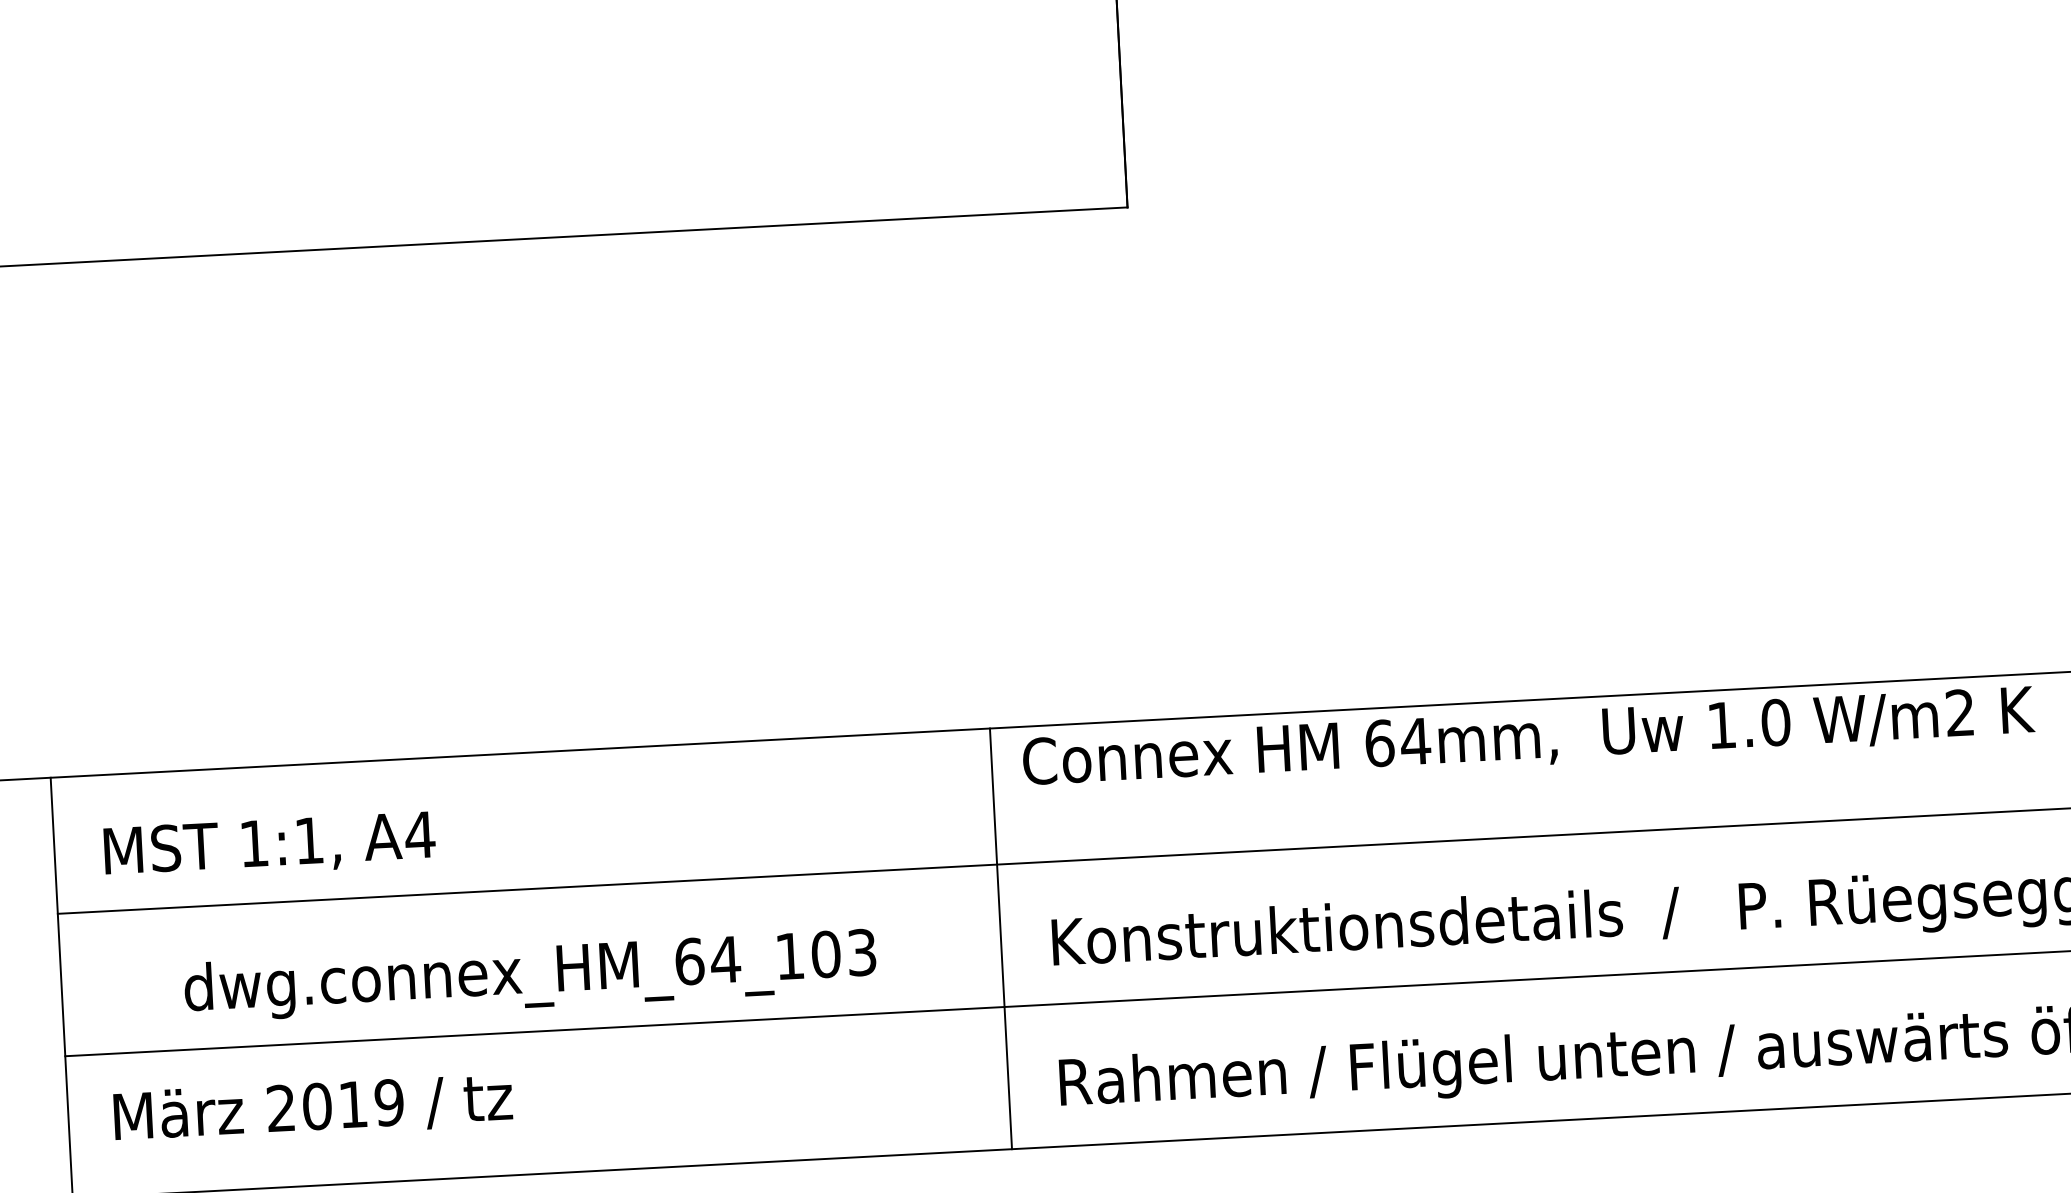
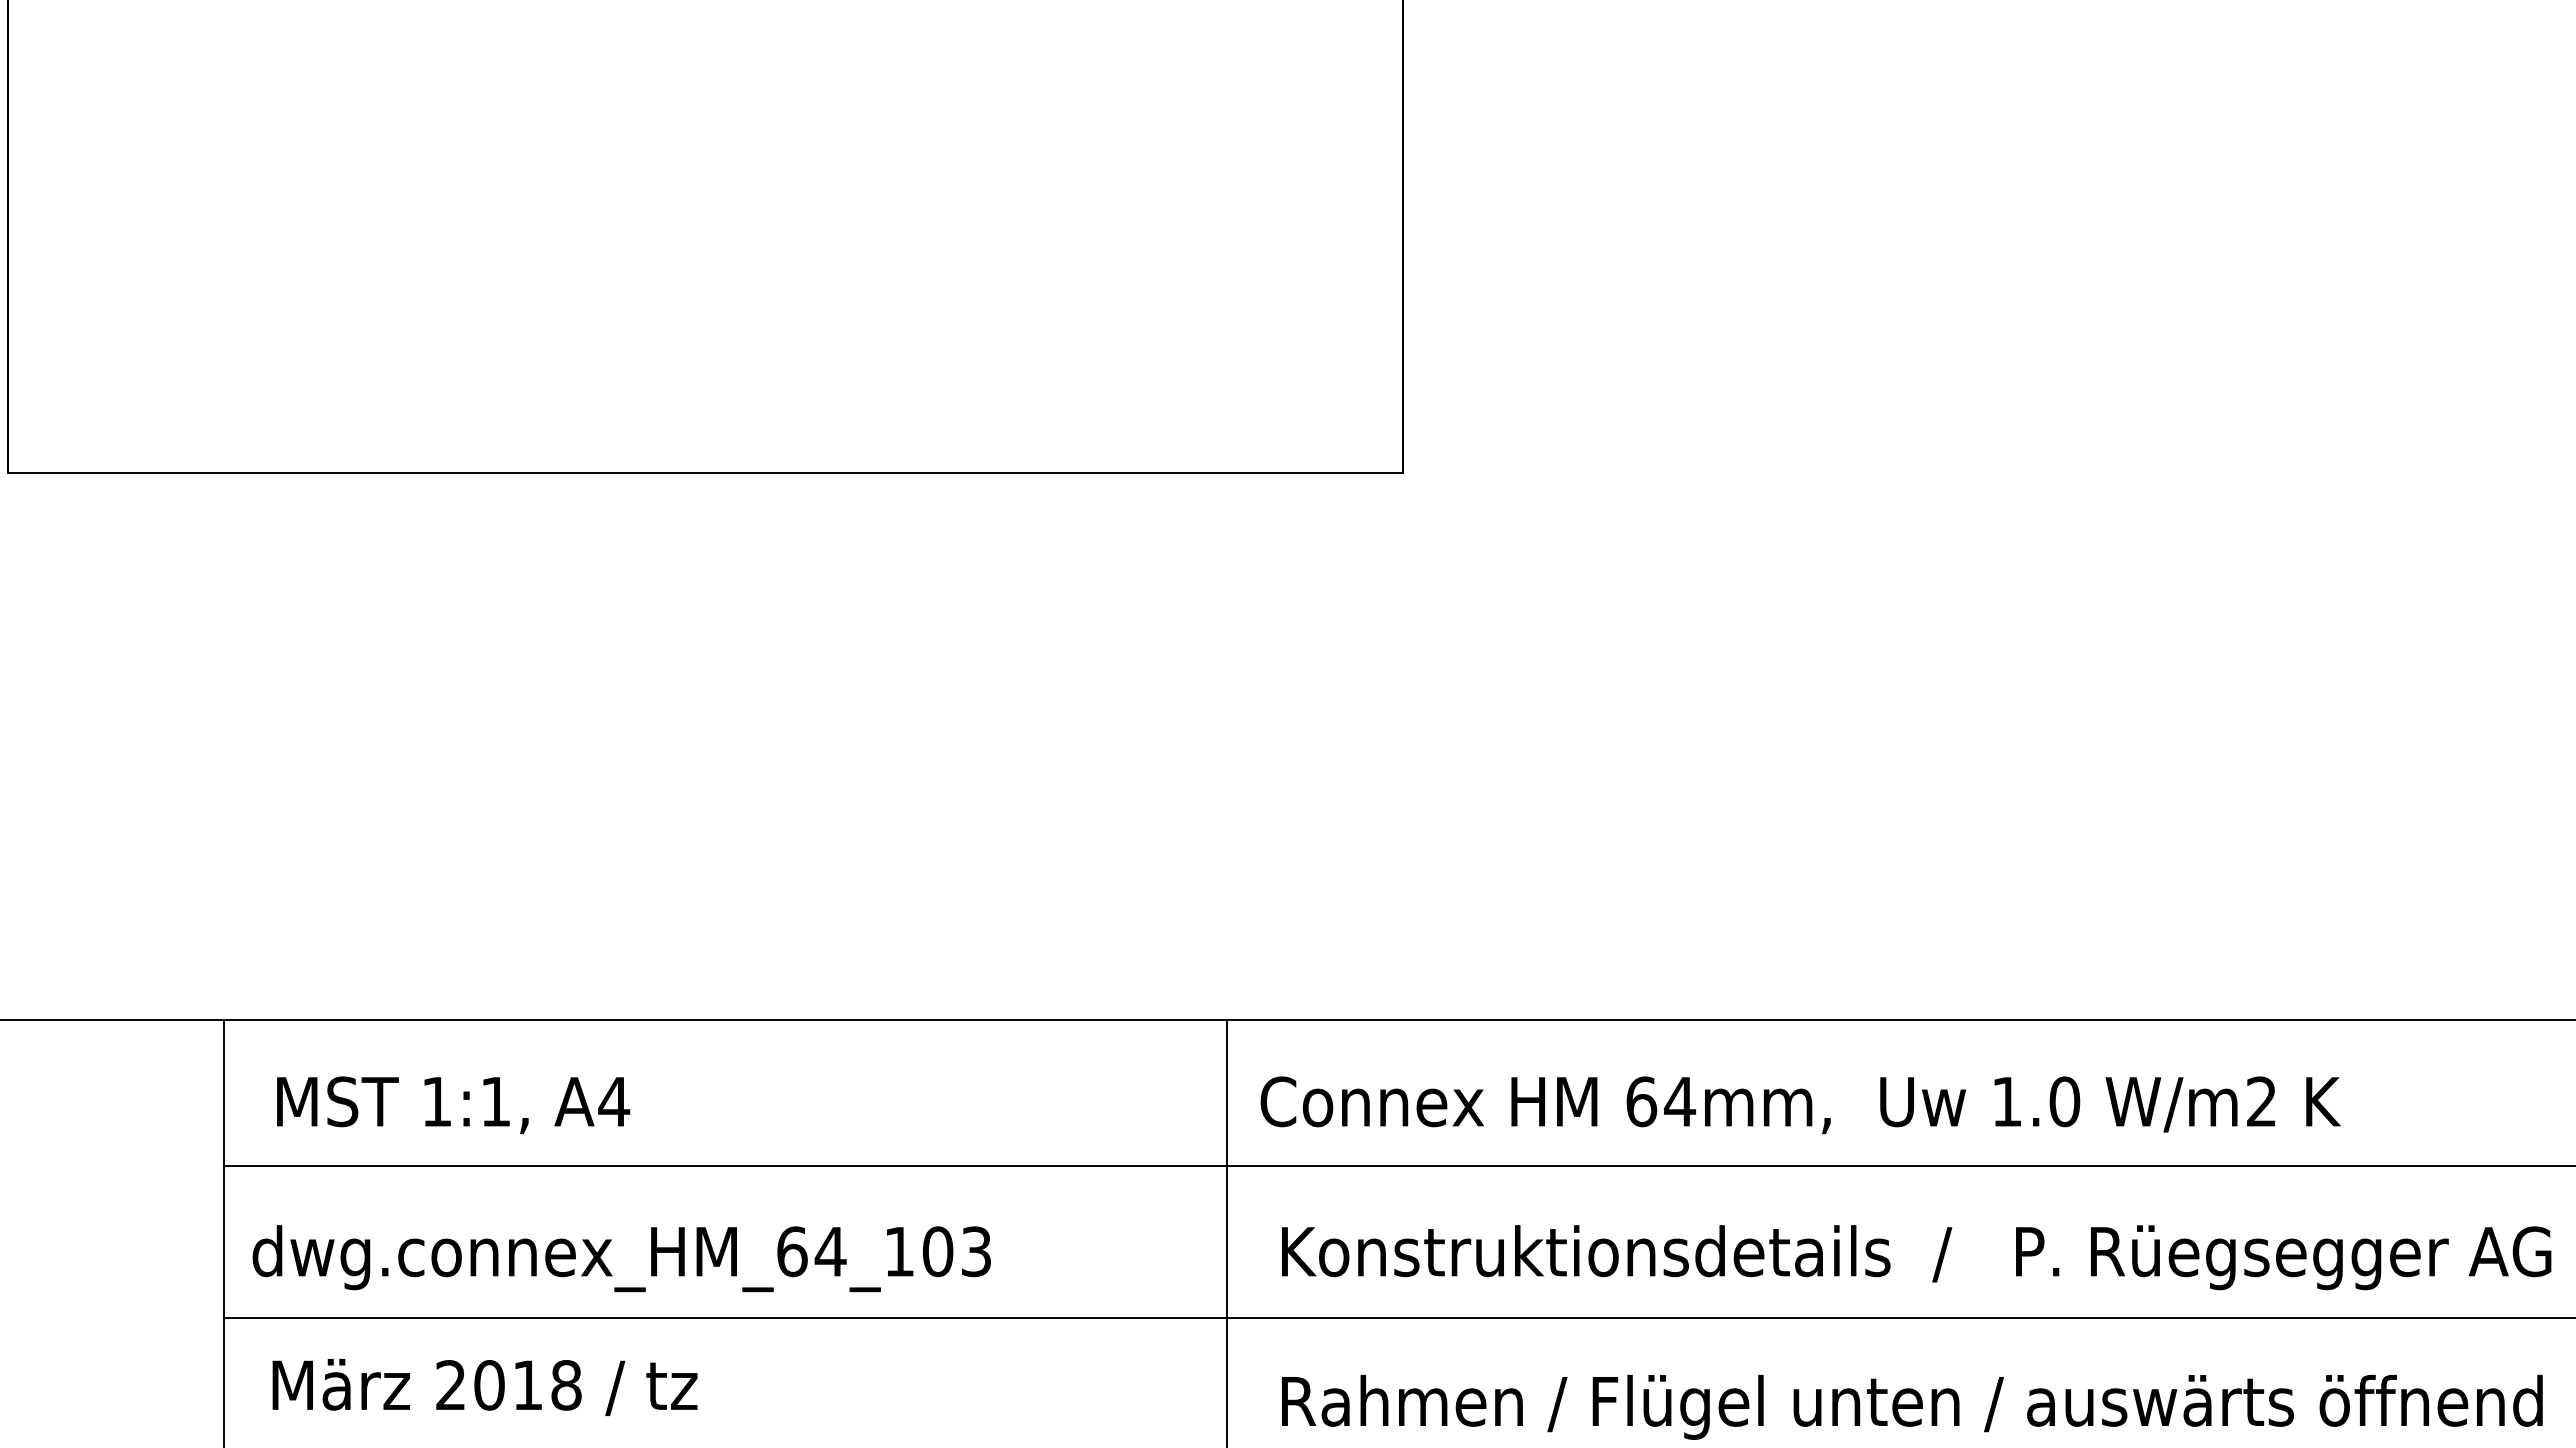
text: (1528, 739) -> (1800, 1105), moved
text: (530, 976) -> (621, 1258), moved
text: (389, 1102) -> (566, 1385), 2019 -> 2018

